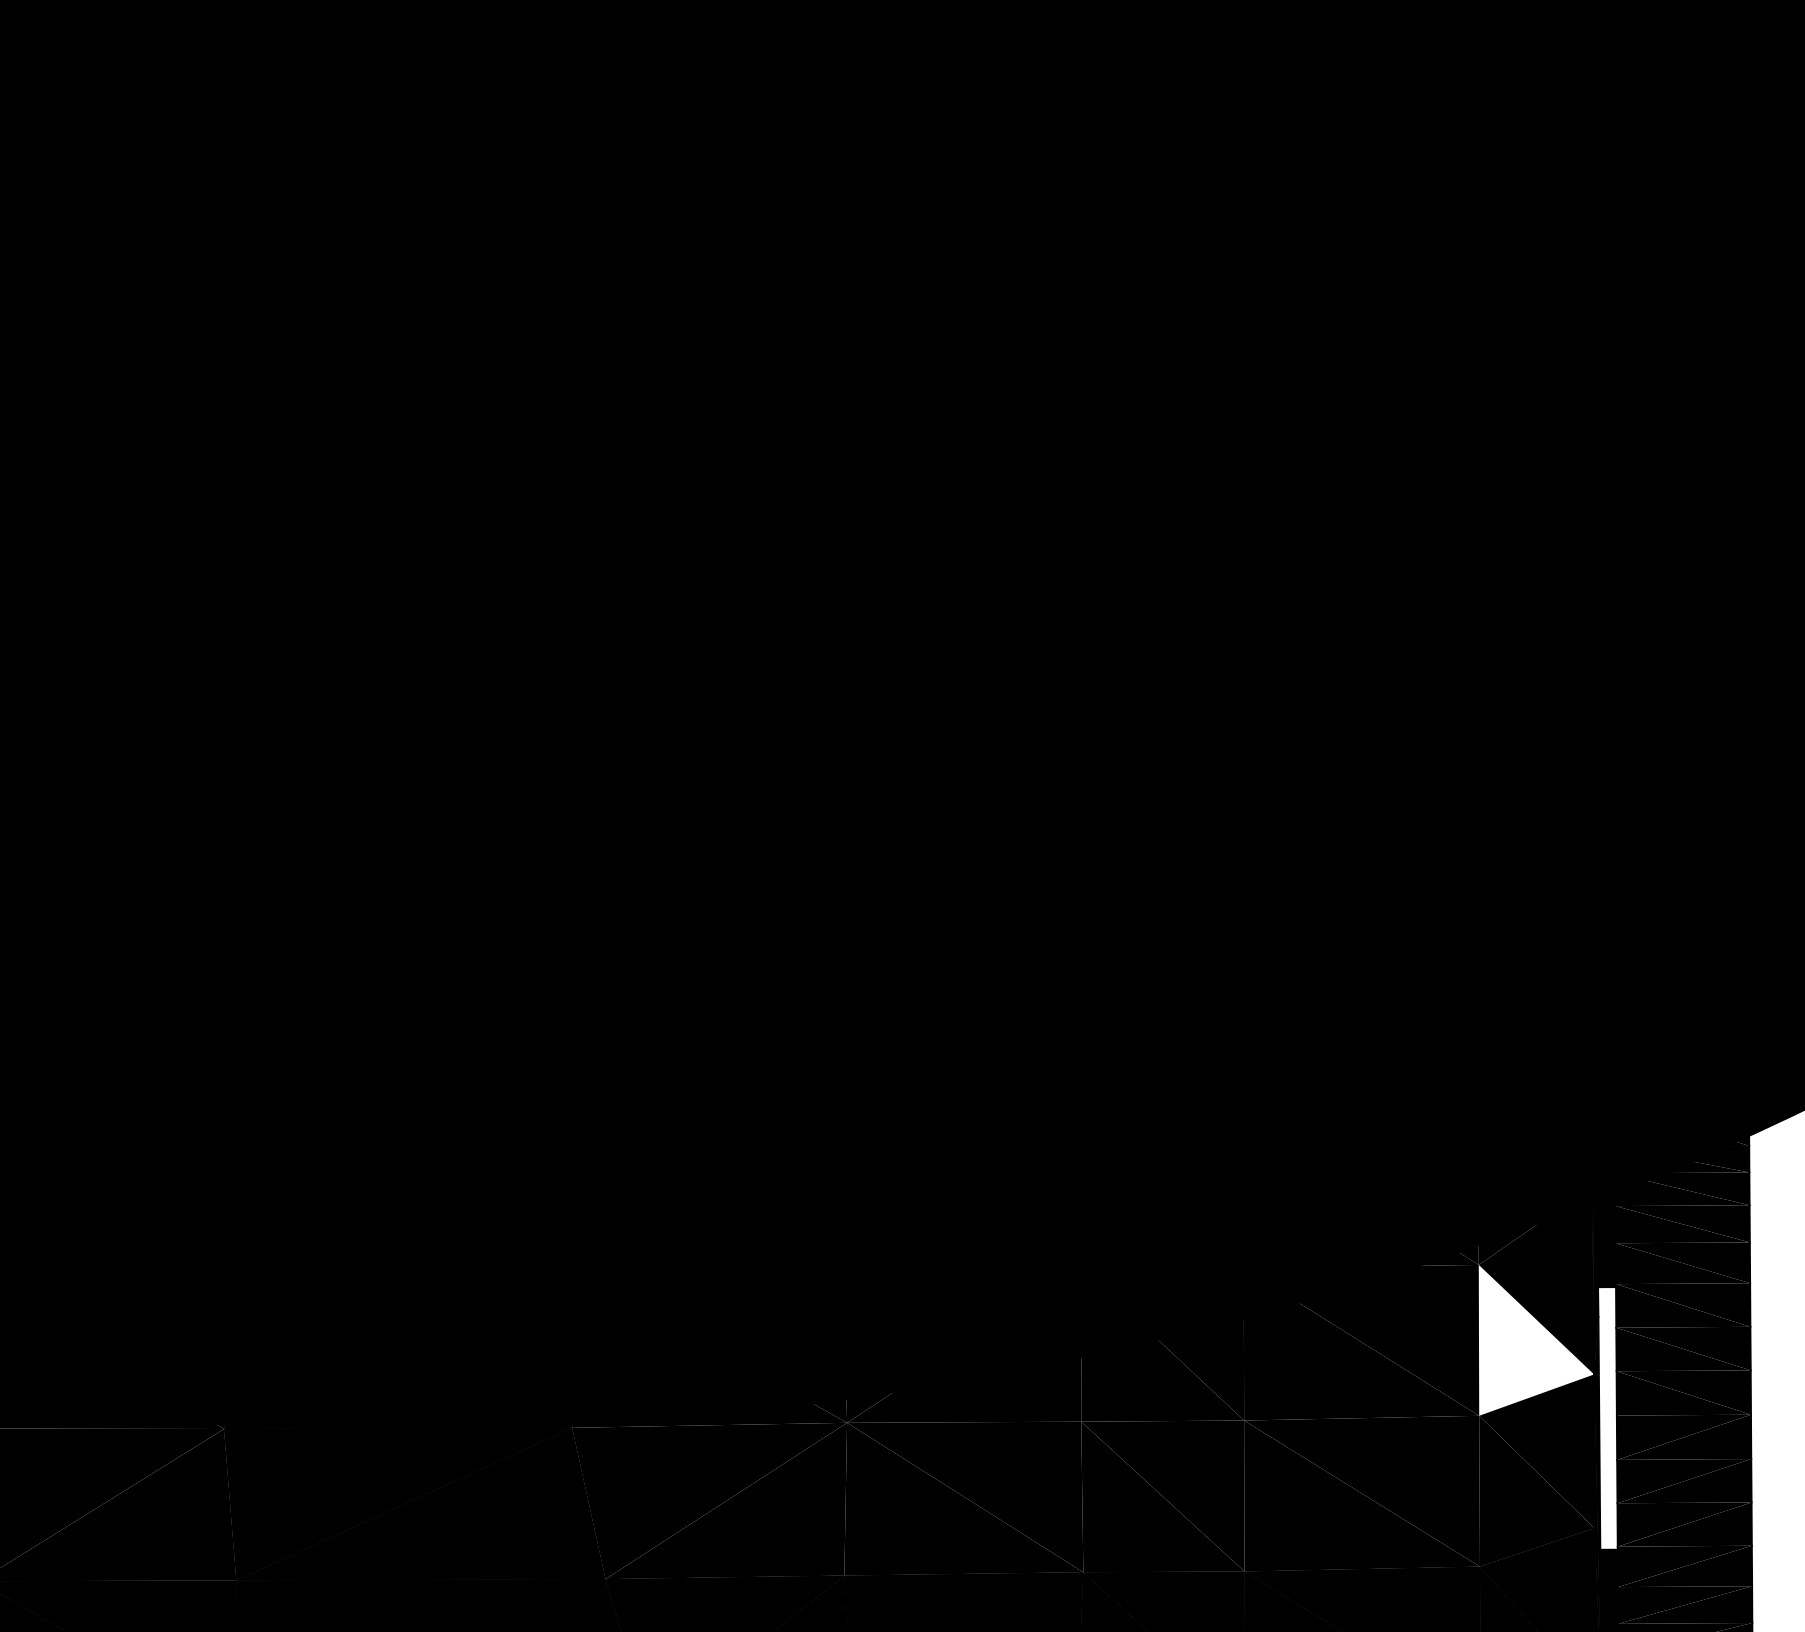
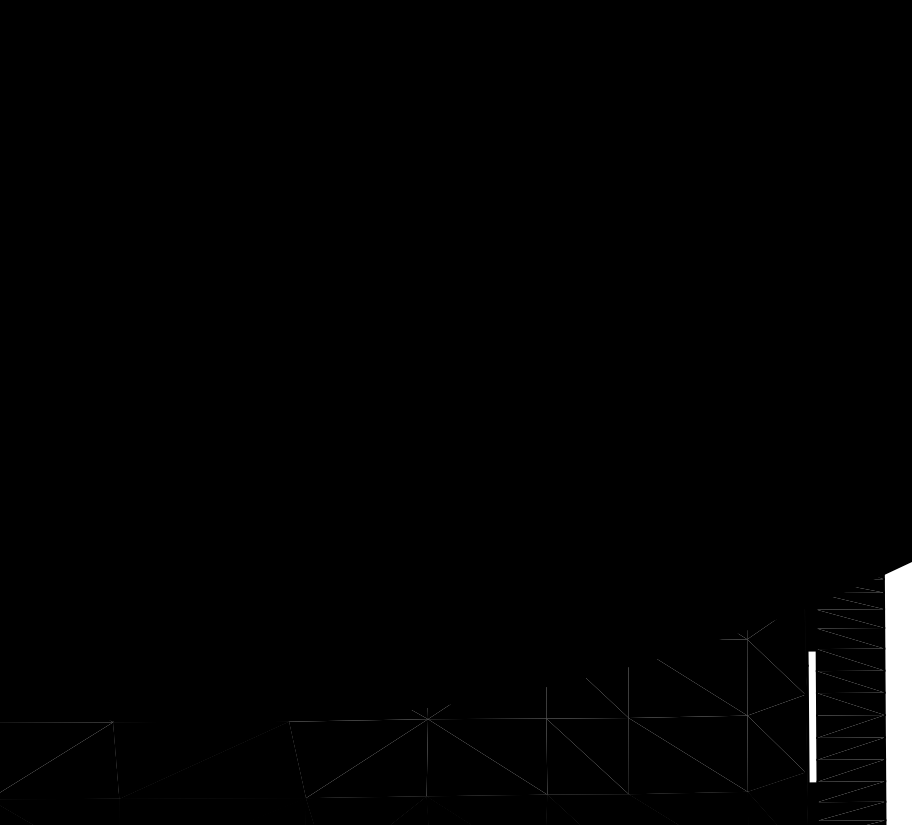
fill: (1536, 1340) -> (776, 677), added

